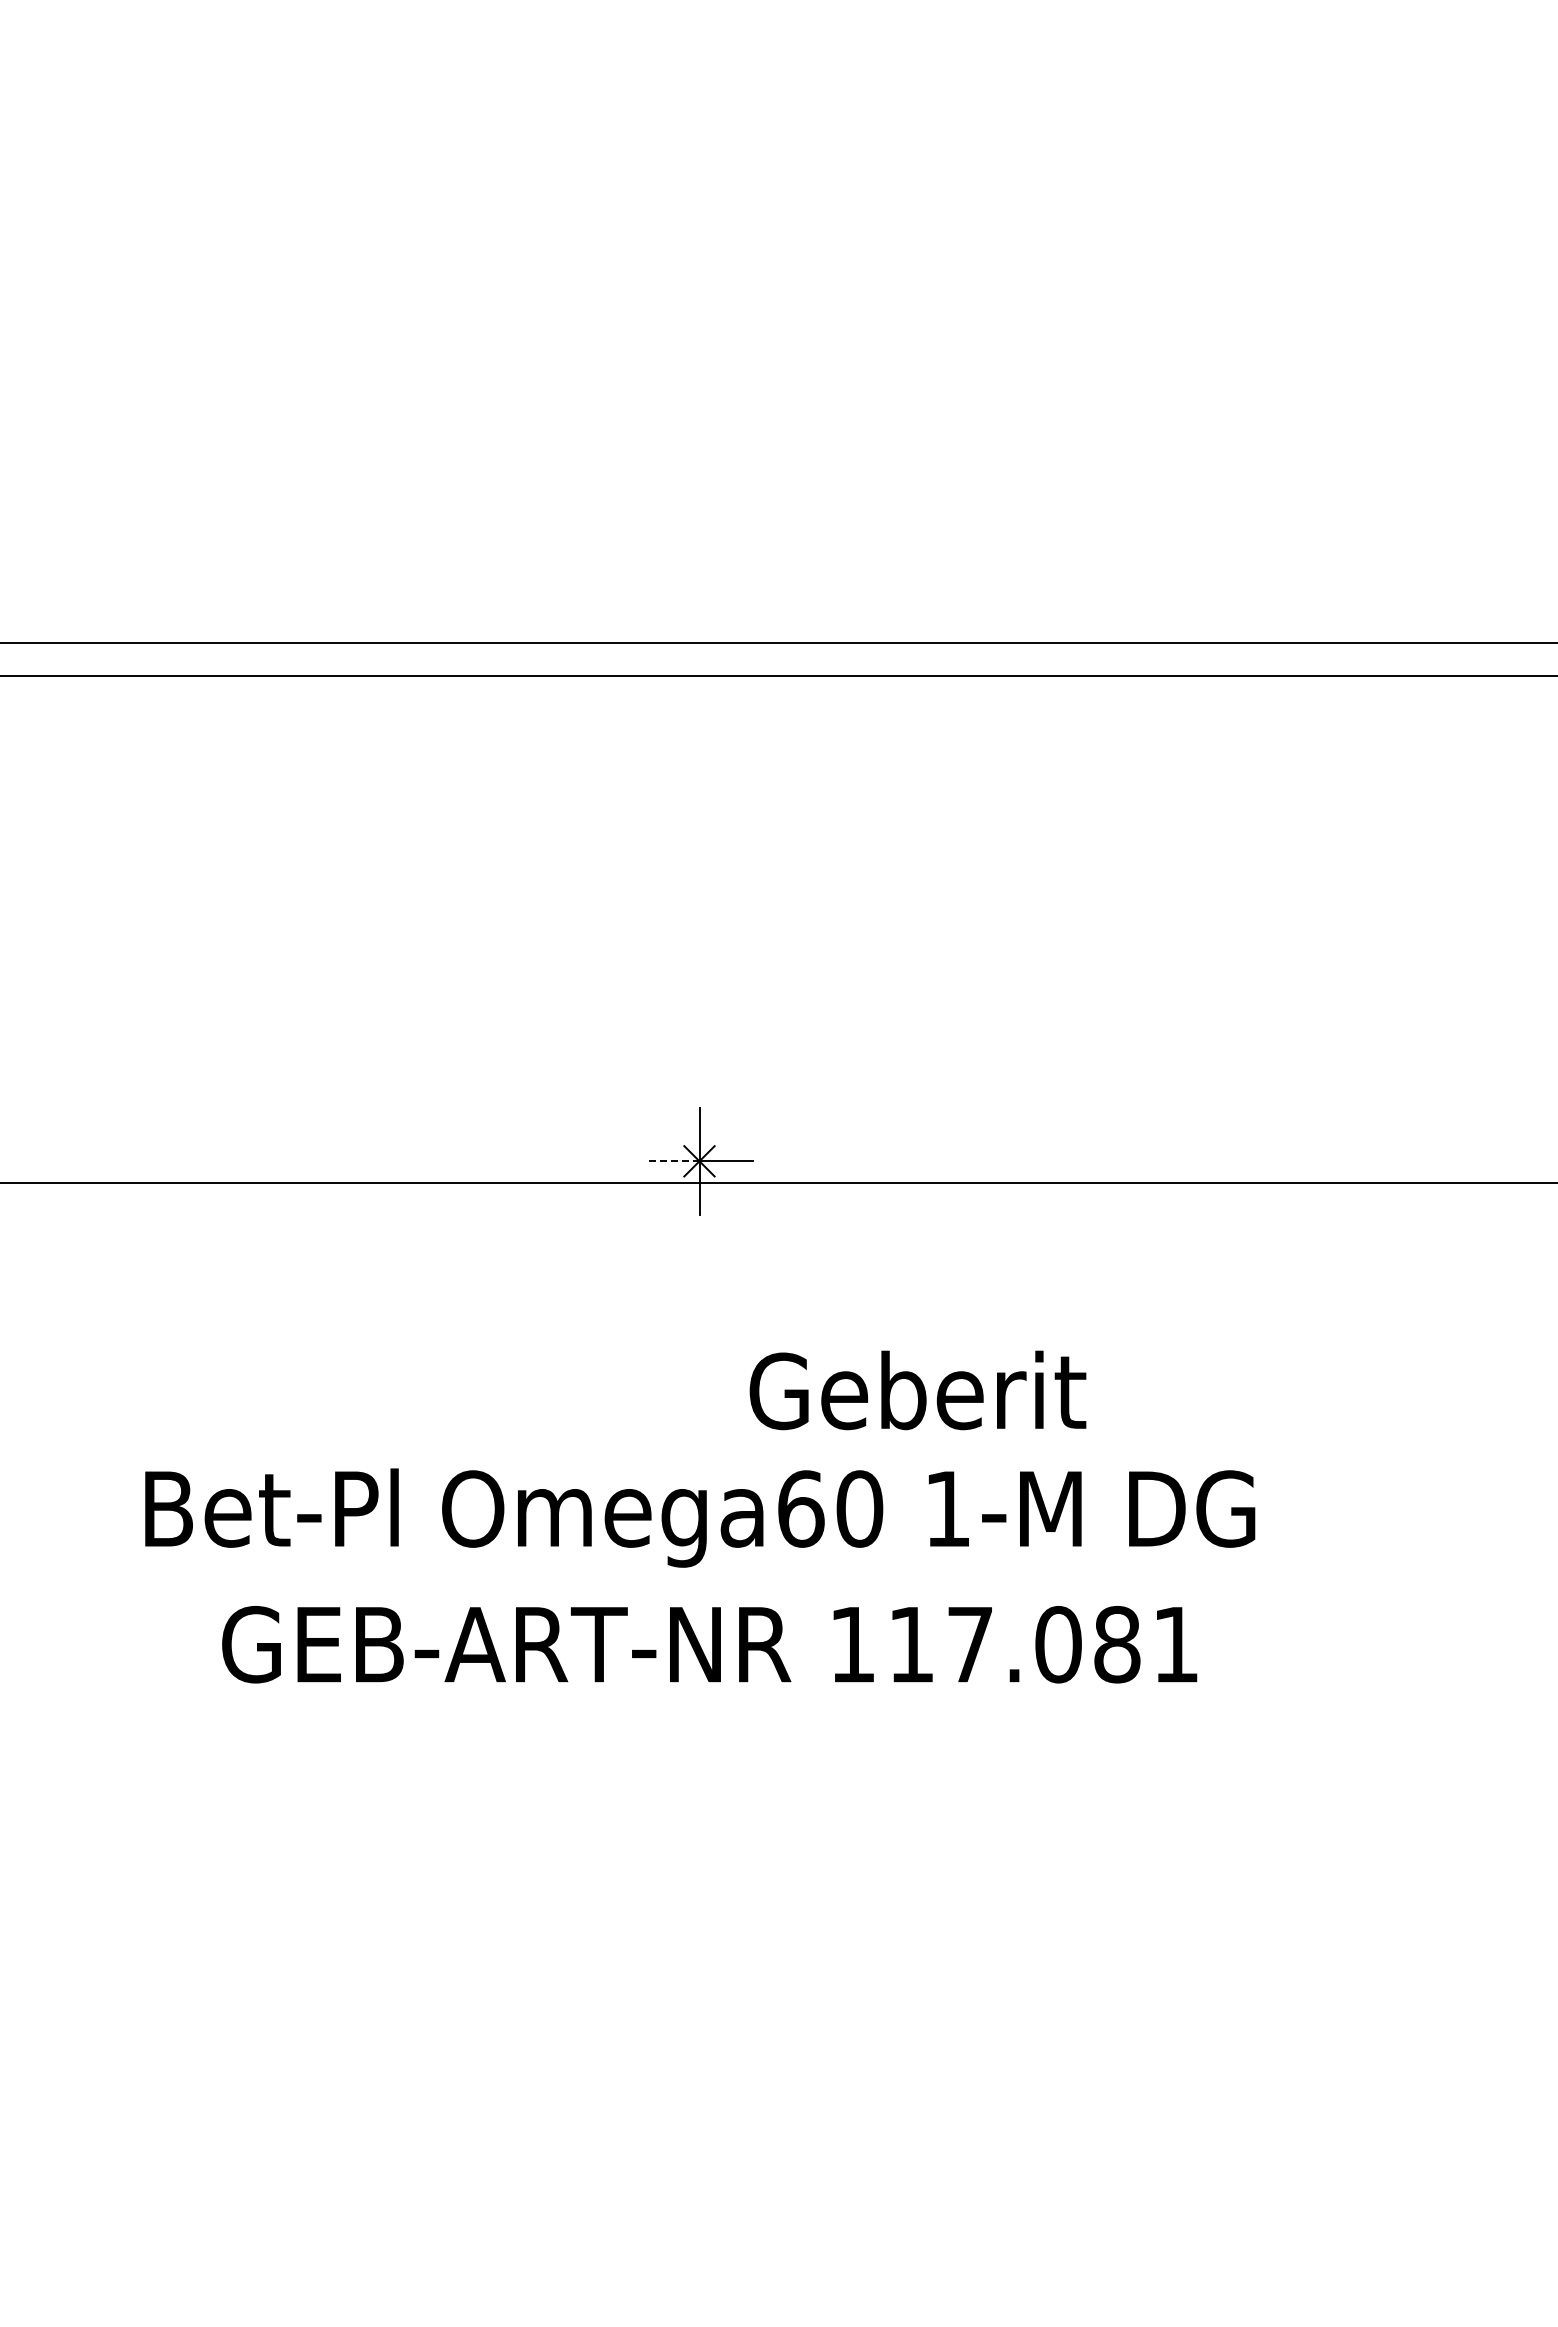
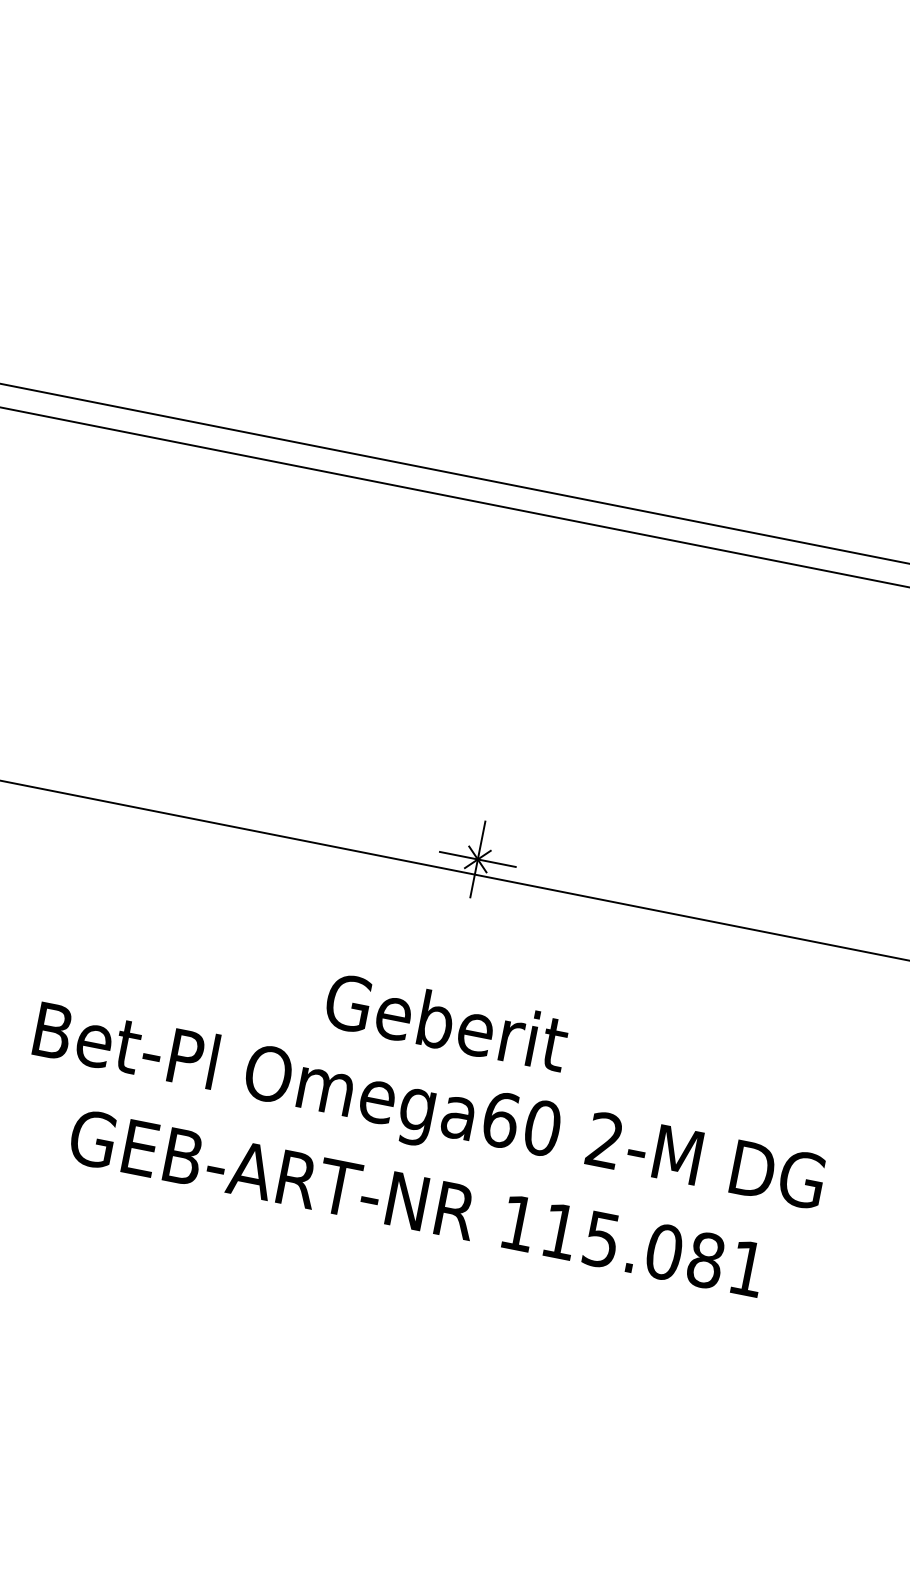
line: (672, 1161) -> (458, 855), dashed -> solid
text: (917, 1390) -> (446, 1021), moved
text: (946, 1508) -> (604, 1140), 1-M -> 2-M
text: (969, 1645) -> (601, 1240), 117.081 -> 115.081

